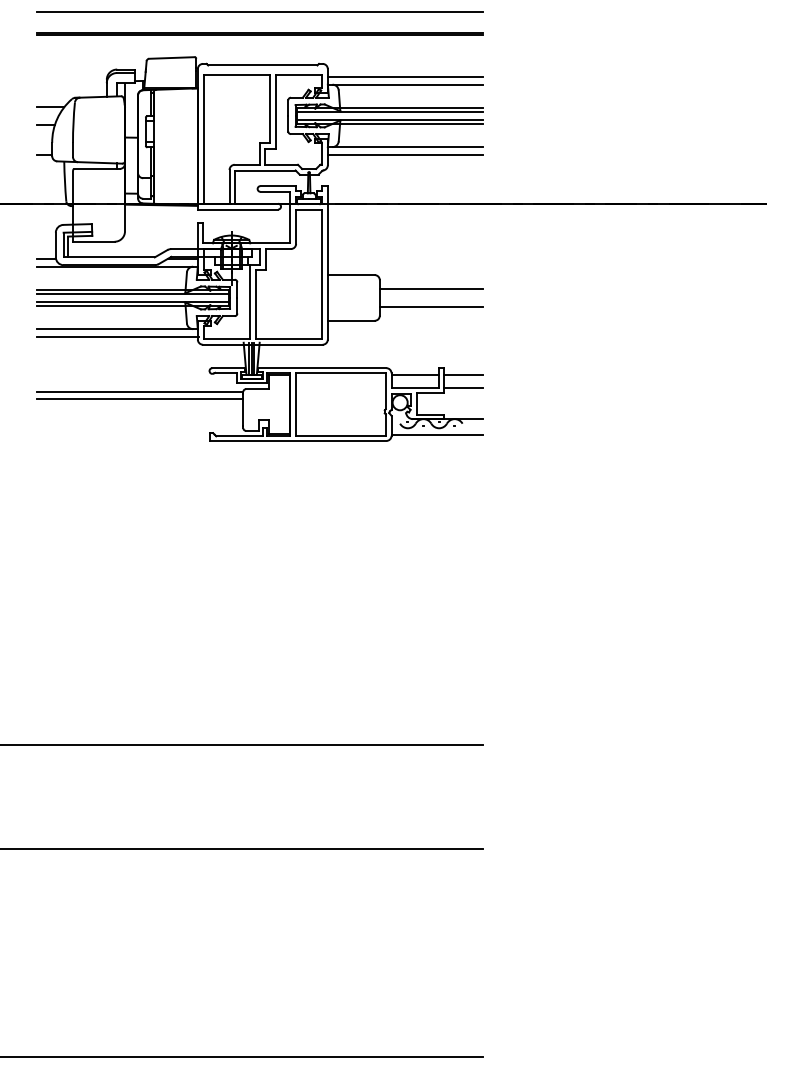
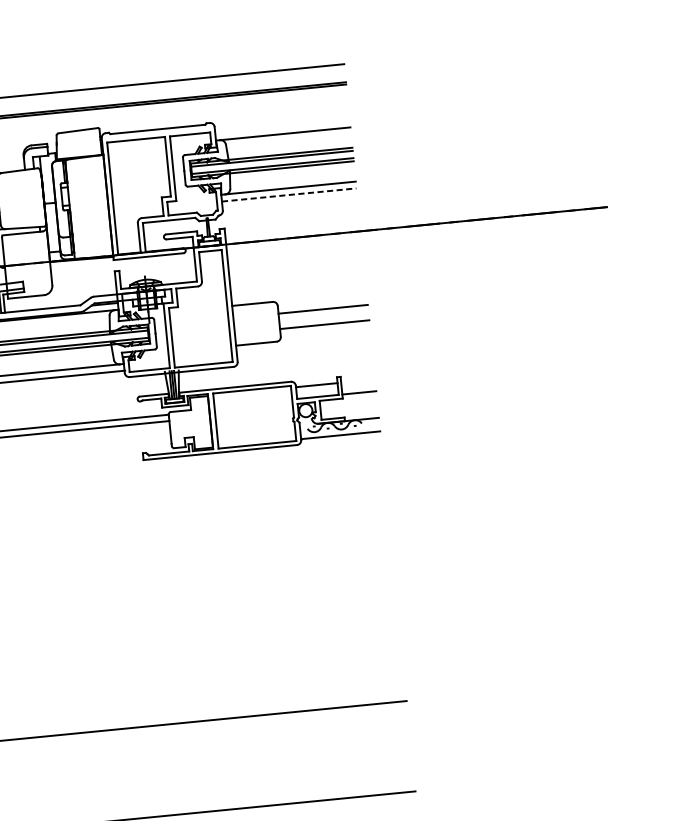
line: (404, 76) -> (281, 126), removed
line: (405, 154) -> (289, 194), solid -> dashed
line: (462, 374) -> (357, 380), removed

